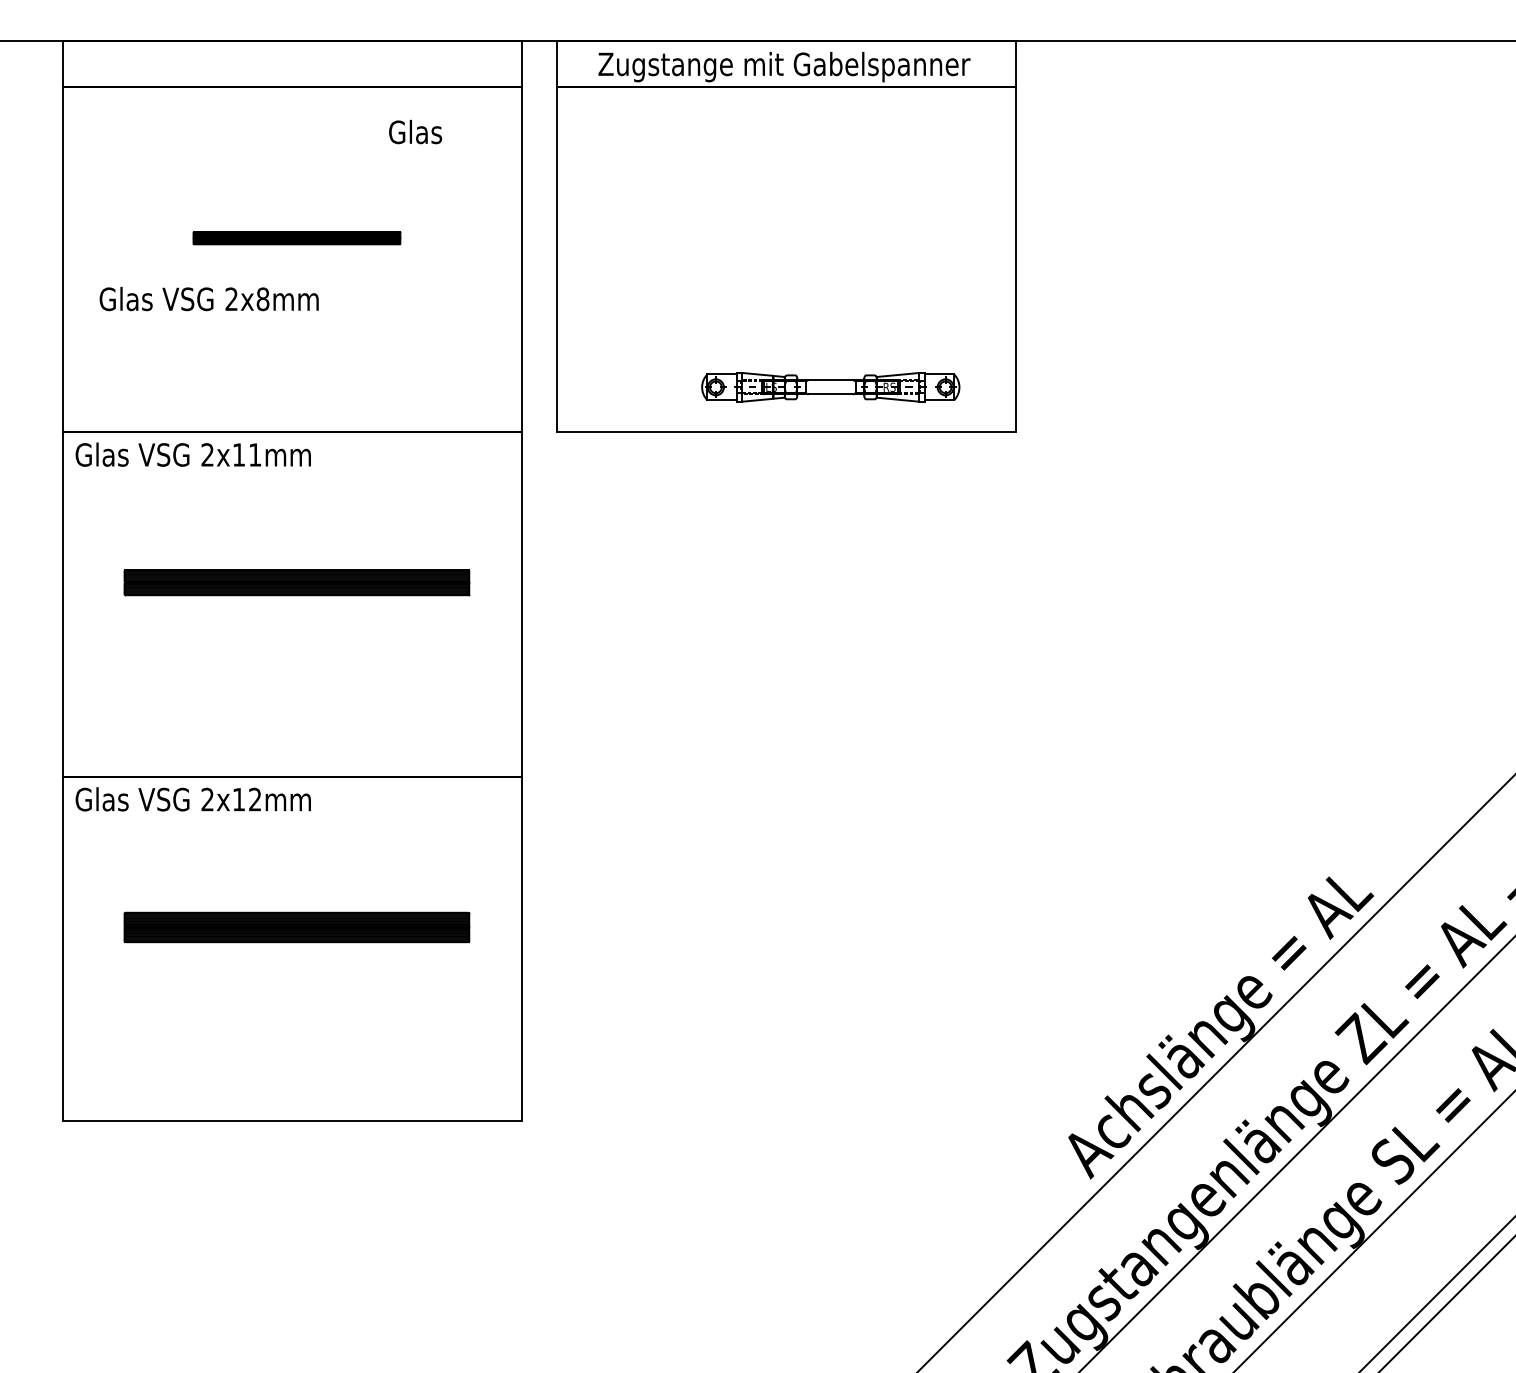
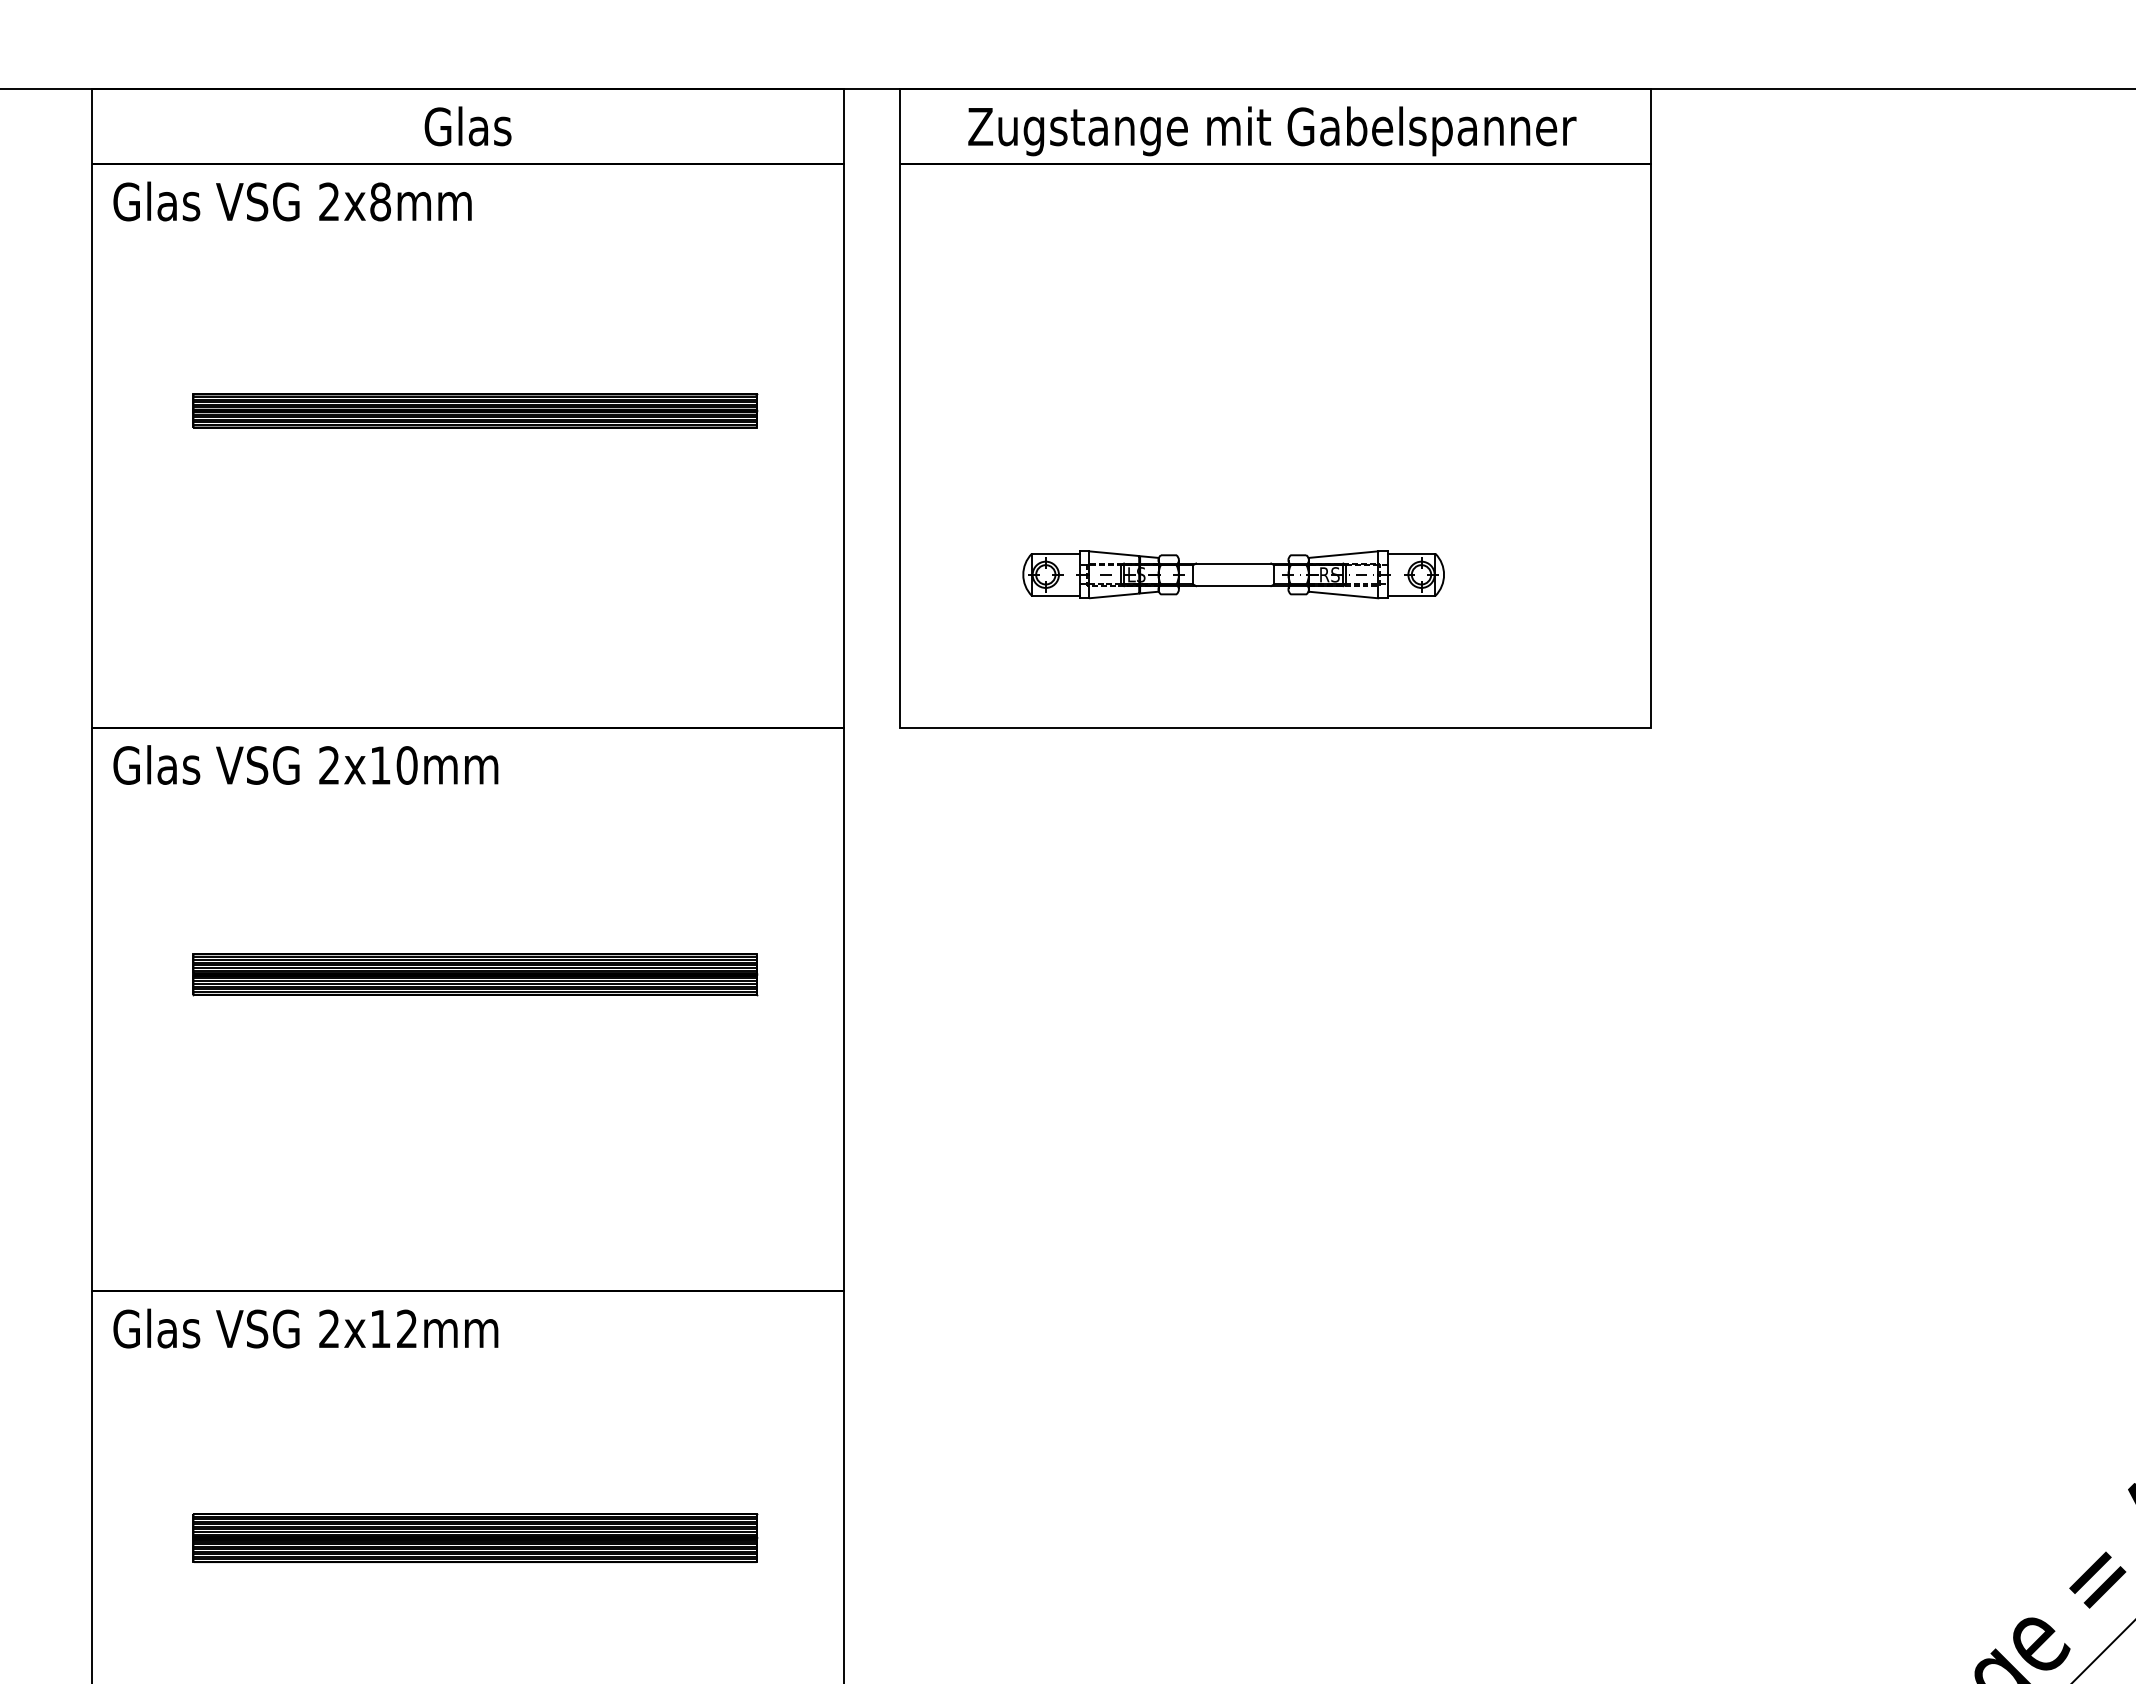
text: (415, 131) -> (468, 125), moved
part: (296, 238) -> (474, 411), size x1.67
text: (208, 298) -> (291, 200), moved
part: (830, 387) -> (1233, 575), moved
text: (255, 454) -> (407, 764), 2x11mm -> 2x10mm

